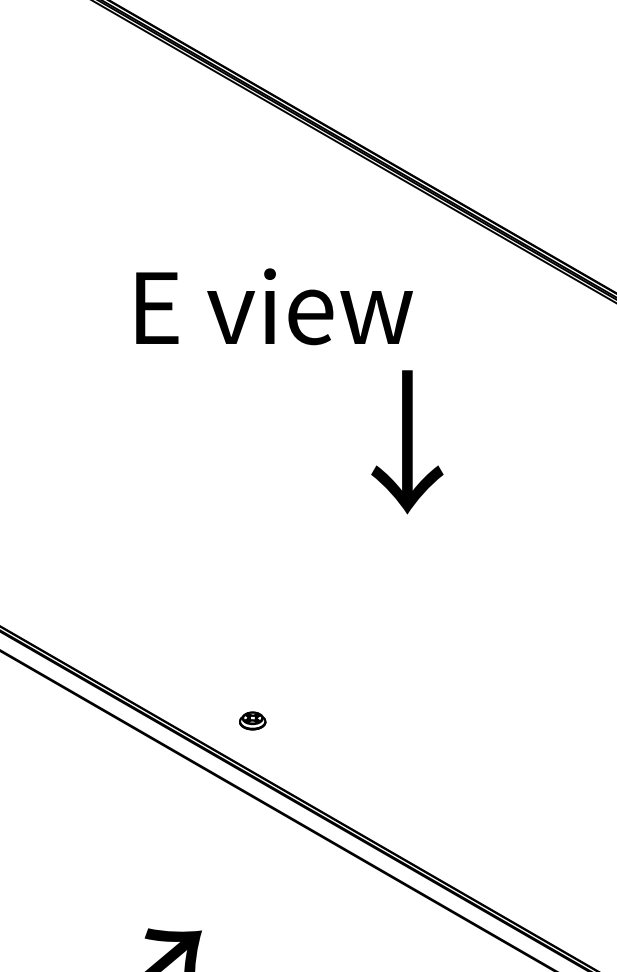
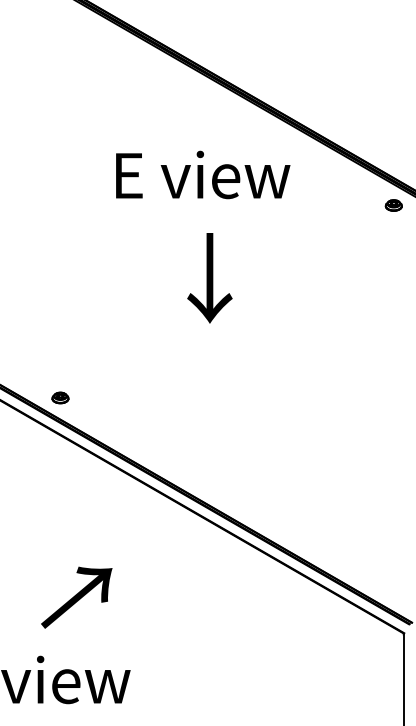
text: (274, 306) -> (203, 174), moved
text: (406, 442) -> (209, 278), moved
part: (252, 720) -> (60, 397), moved

